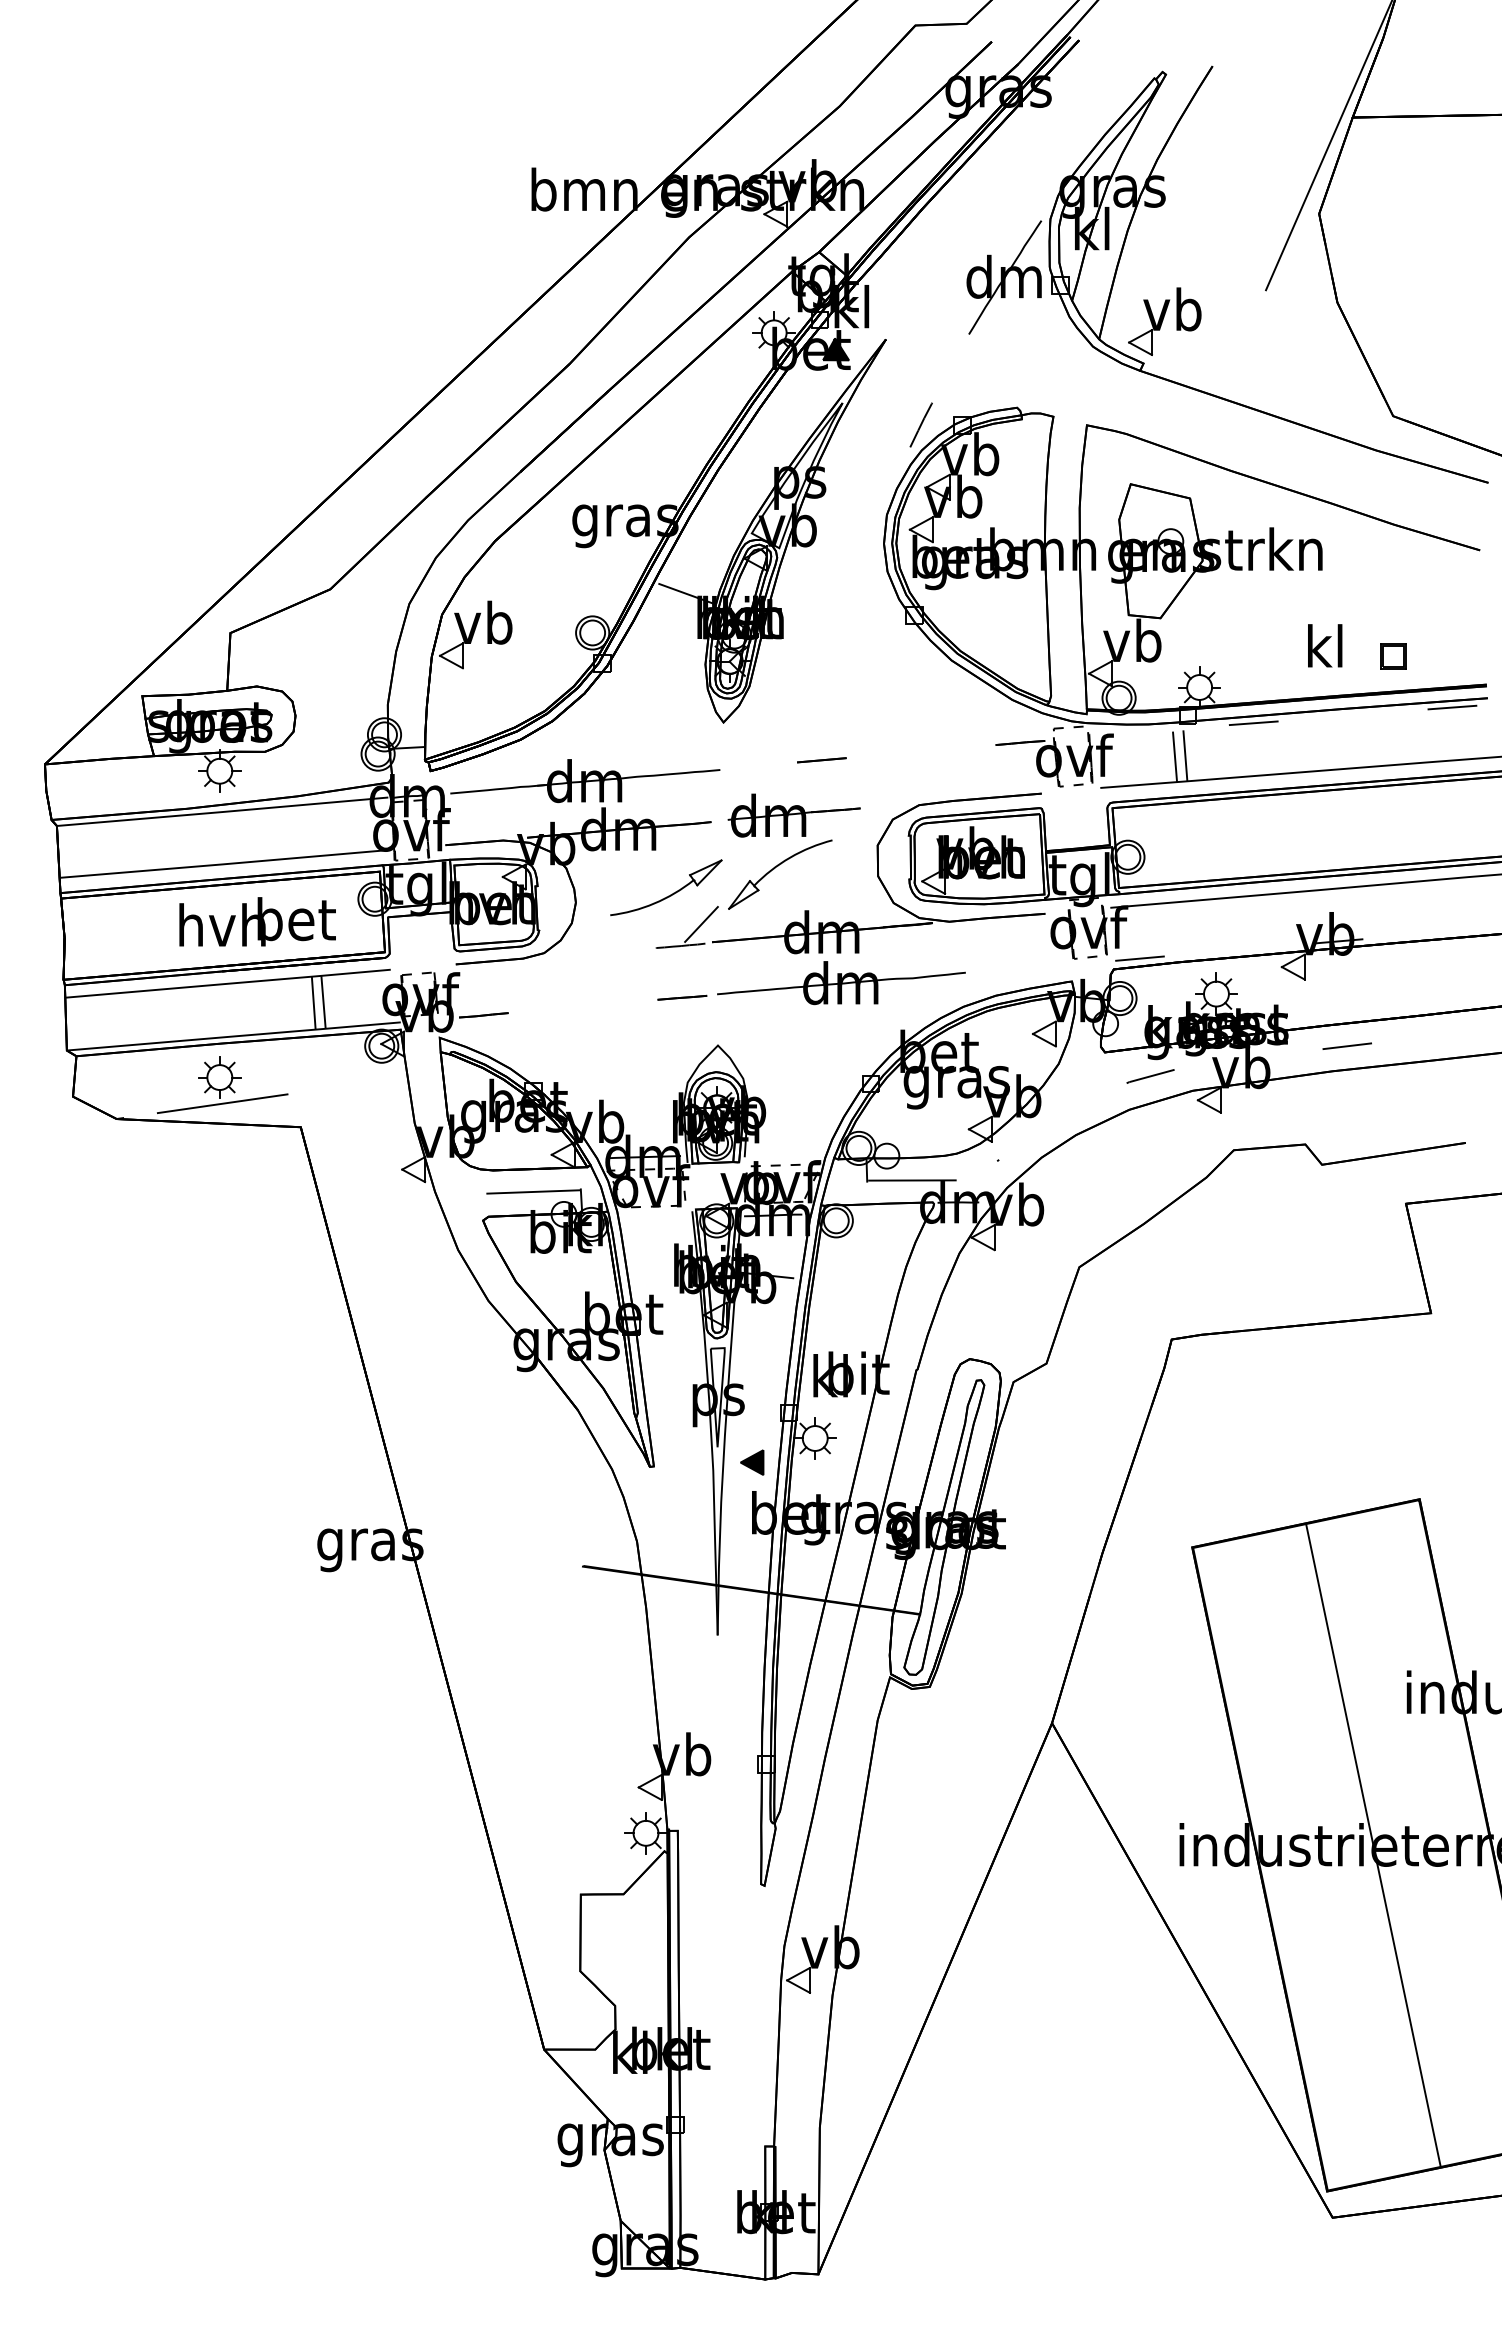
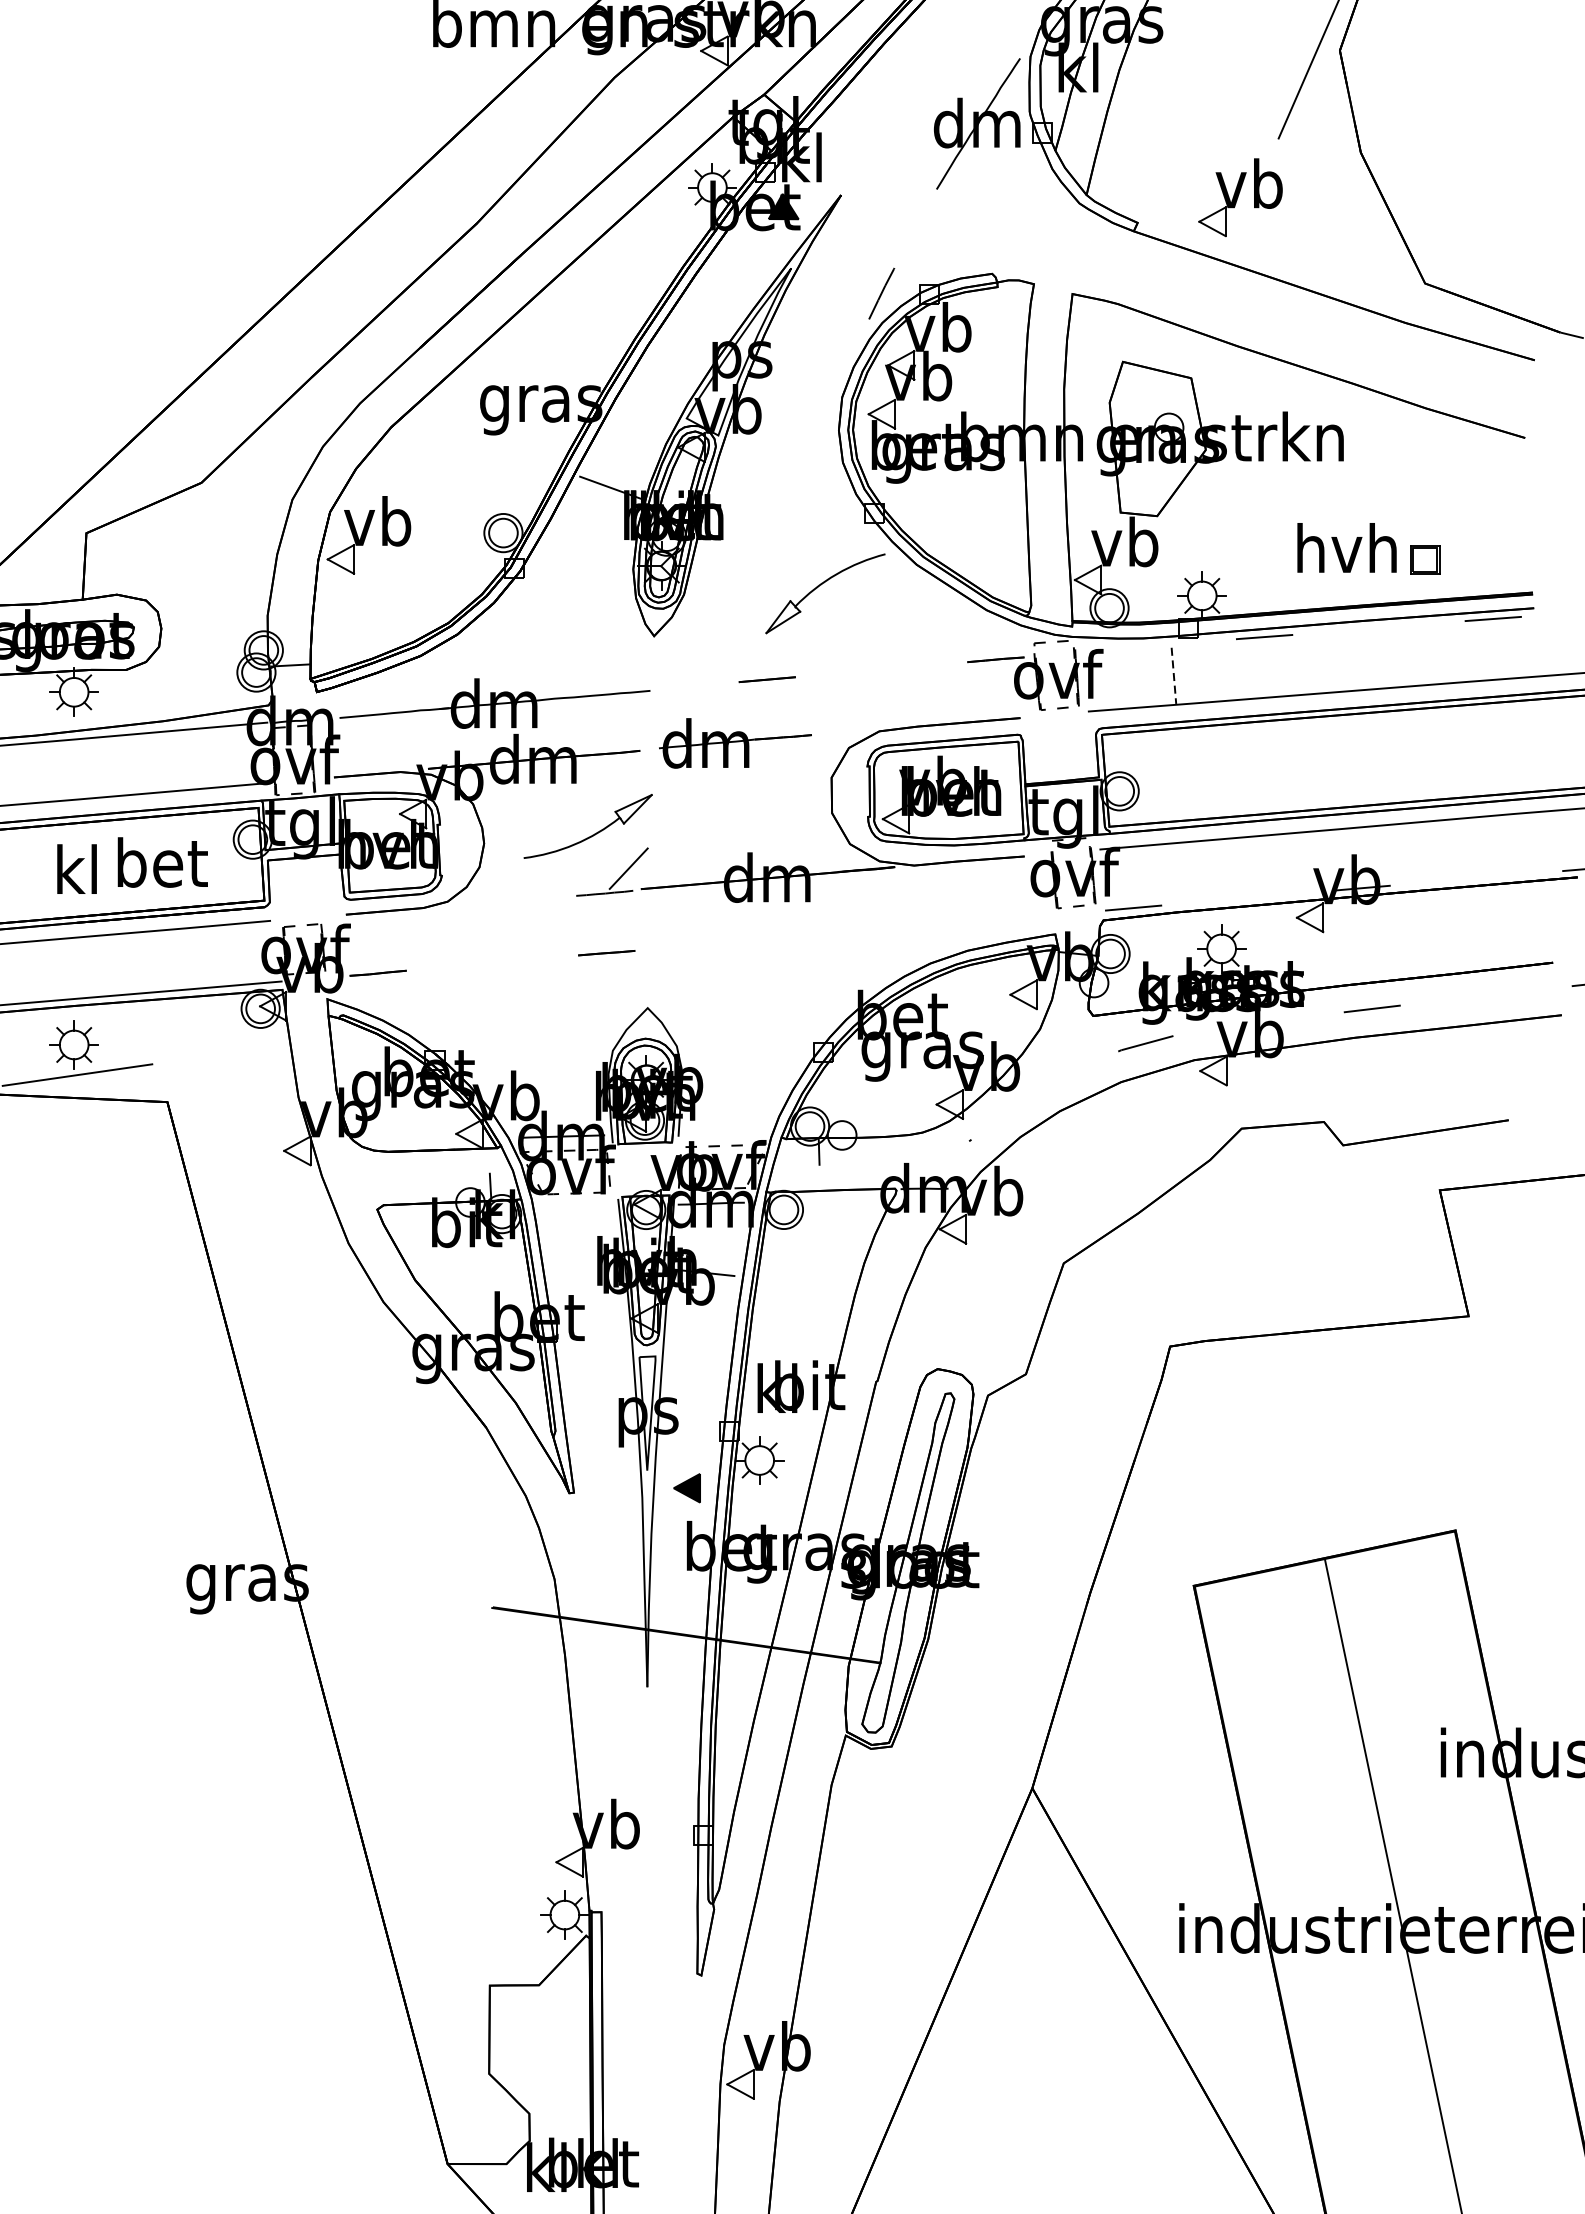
part: (1164, 321) -> (1240, 197), moved
text: (1325, 645) -> (1347, 547), kl -> hvh
line: (1185, 755) -> (1185, 674), removed
line: (1175, 757) -> (1174, 676), solid -> dashed
part: (775, 868) -> (819, 586), moved
text: (222, 924) -> (77, 868), hvh -> kl
part: (841, 983) -> (789, 936), removed
line: (323, 1001) -> (193, 957), removed
line: (313, 1002) -> (182, 958), removed
line: (912, 1180) -> (871, 1163), removed
line: (533, 1191) -> (435, 1176), removed

